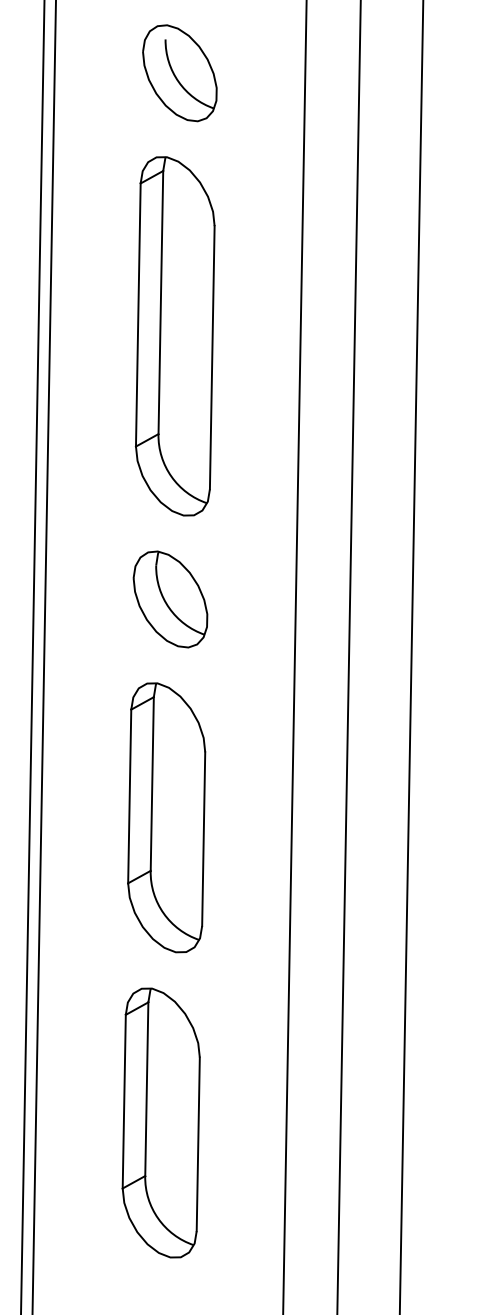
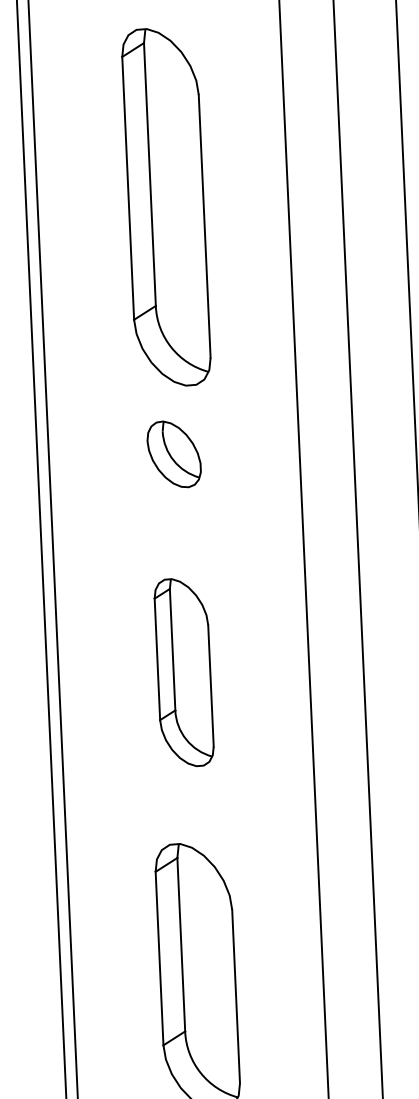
part: (174, 336) -> (165, 207), moved
part: (170, 599) -> (174, 454), size x0.7
part: (166, 817) -> (183, 672), size x0.7

